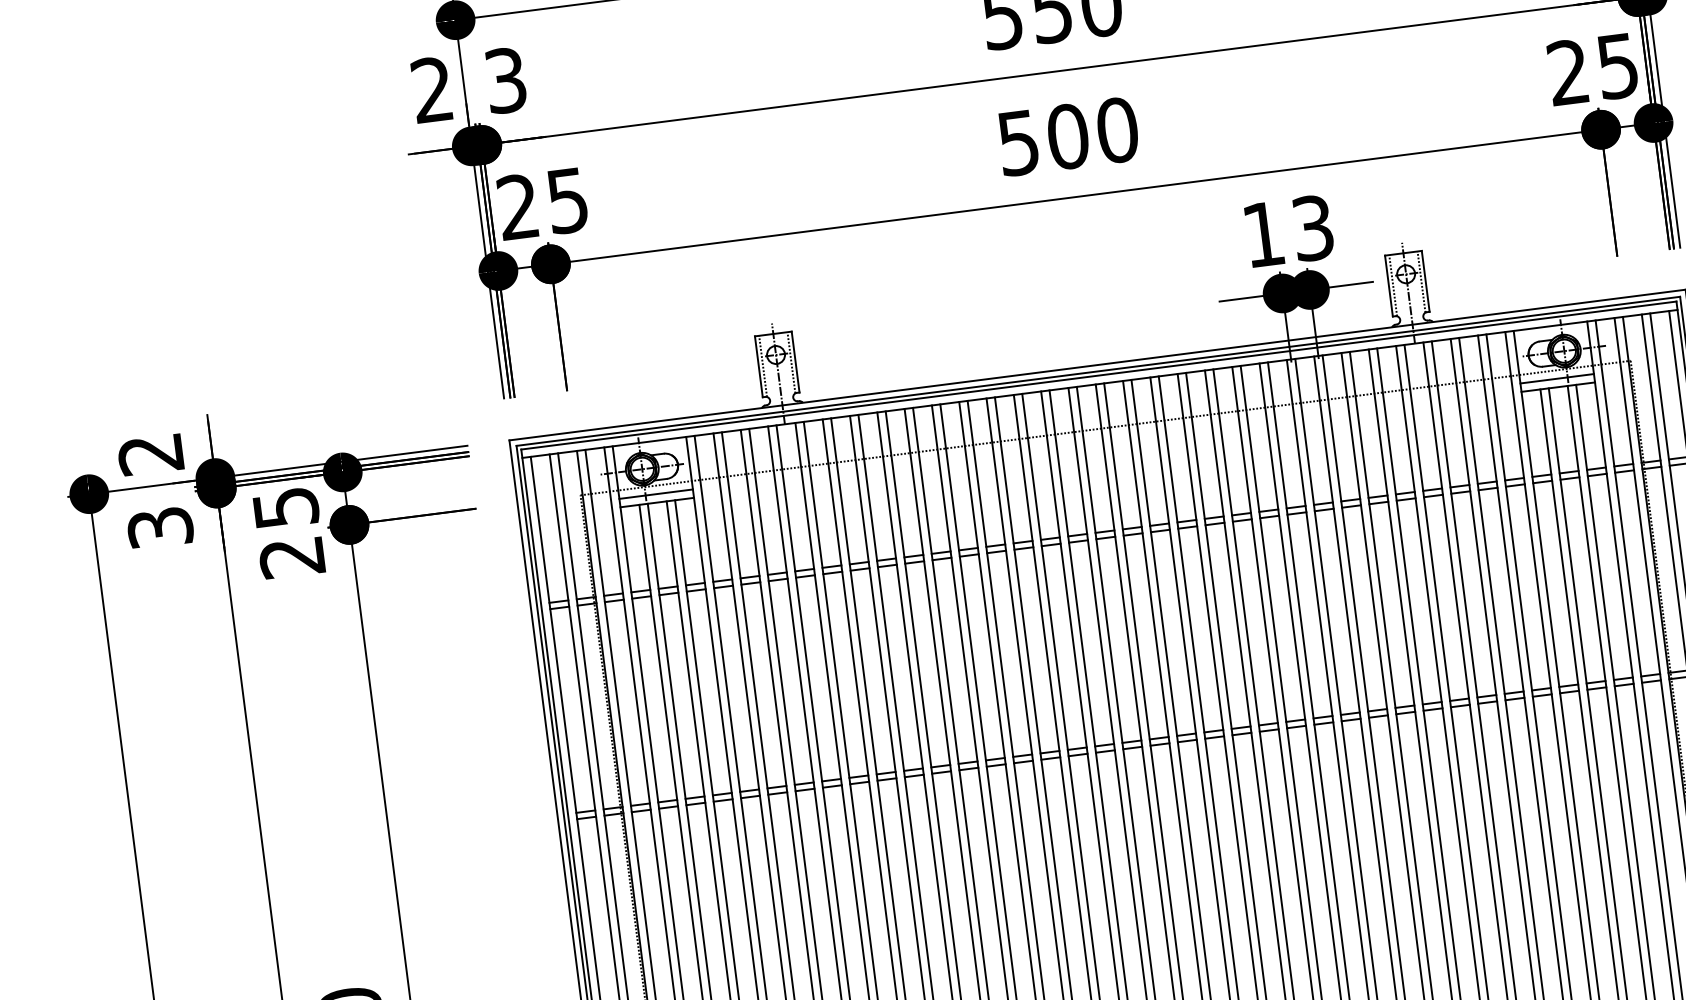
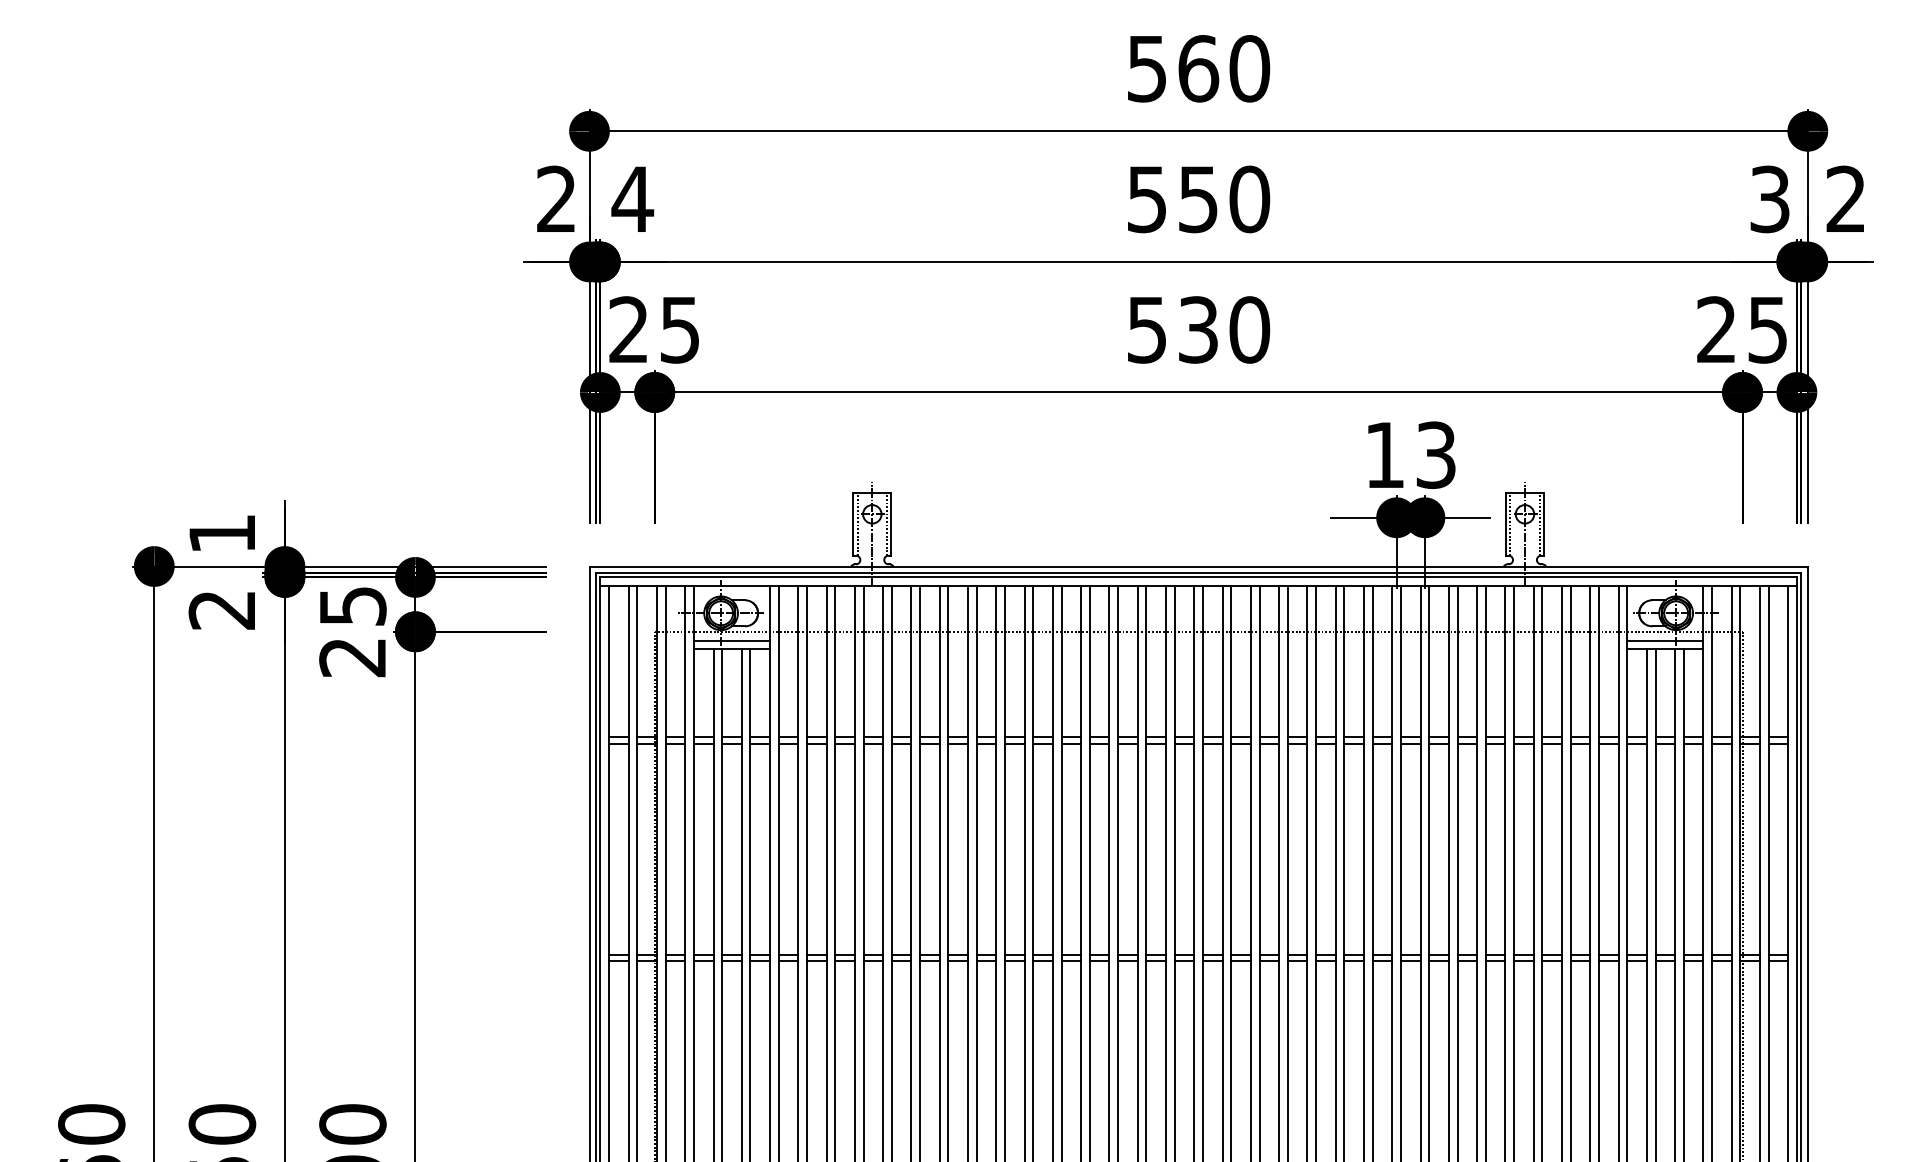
text: (505, 80) -> (632, 199), 3 -> 4
text: (1068, 136) -> (1198, 329), 500 -> 530
text: (150, 454) -> (221, 534), 2 -> 1
text: (160, 527) -> (222, 609), 3 -> 2

